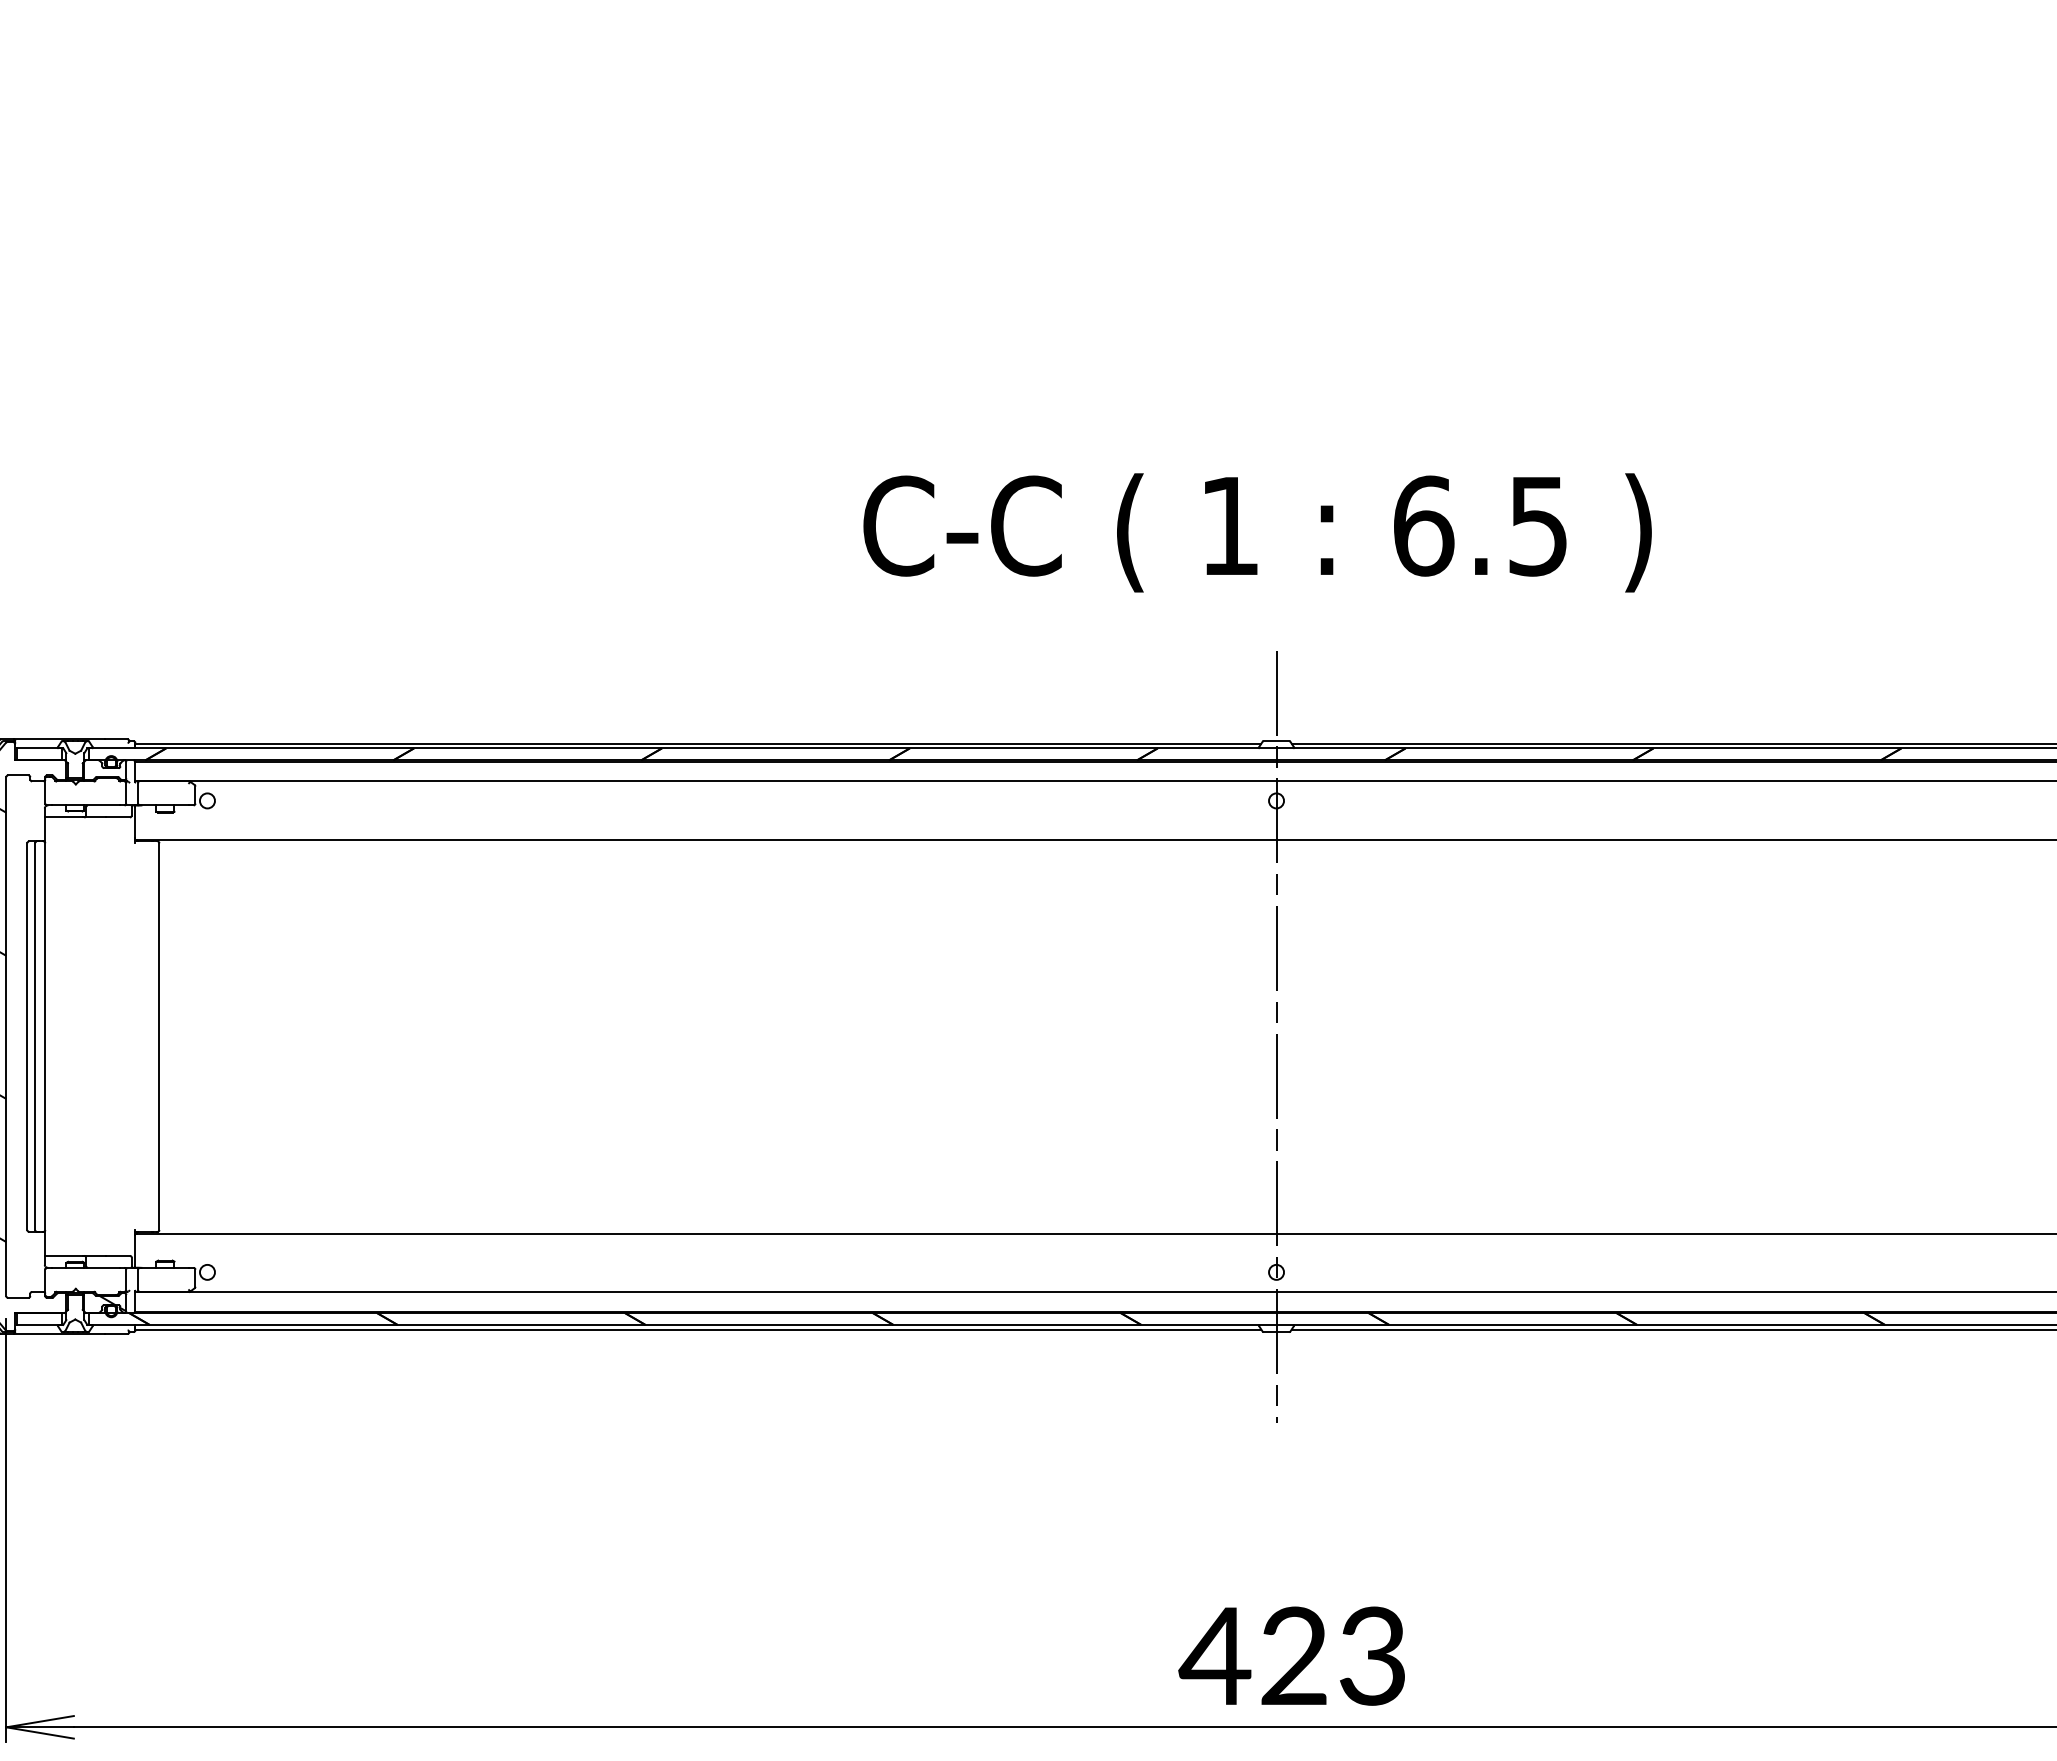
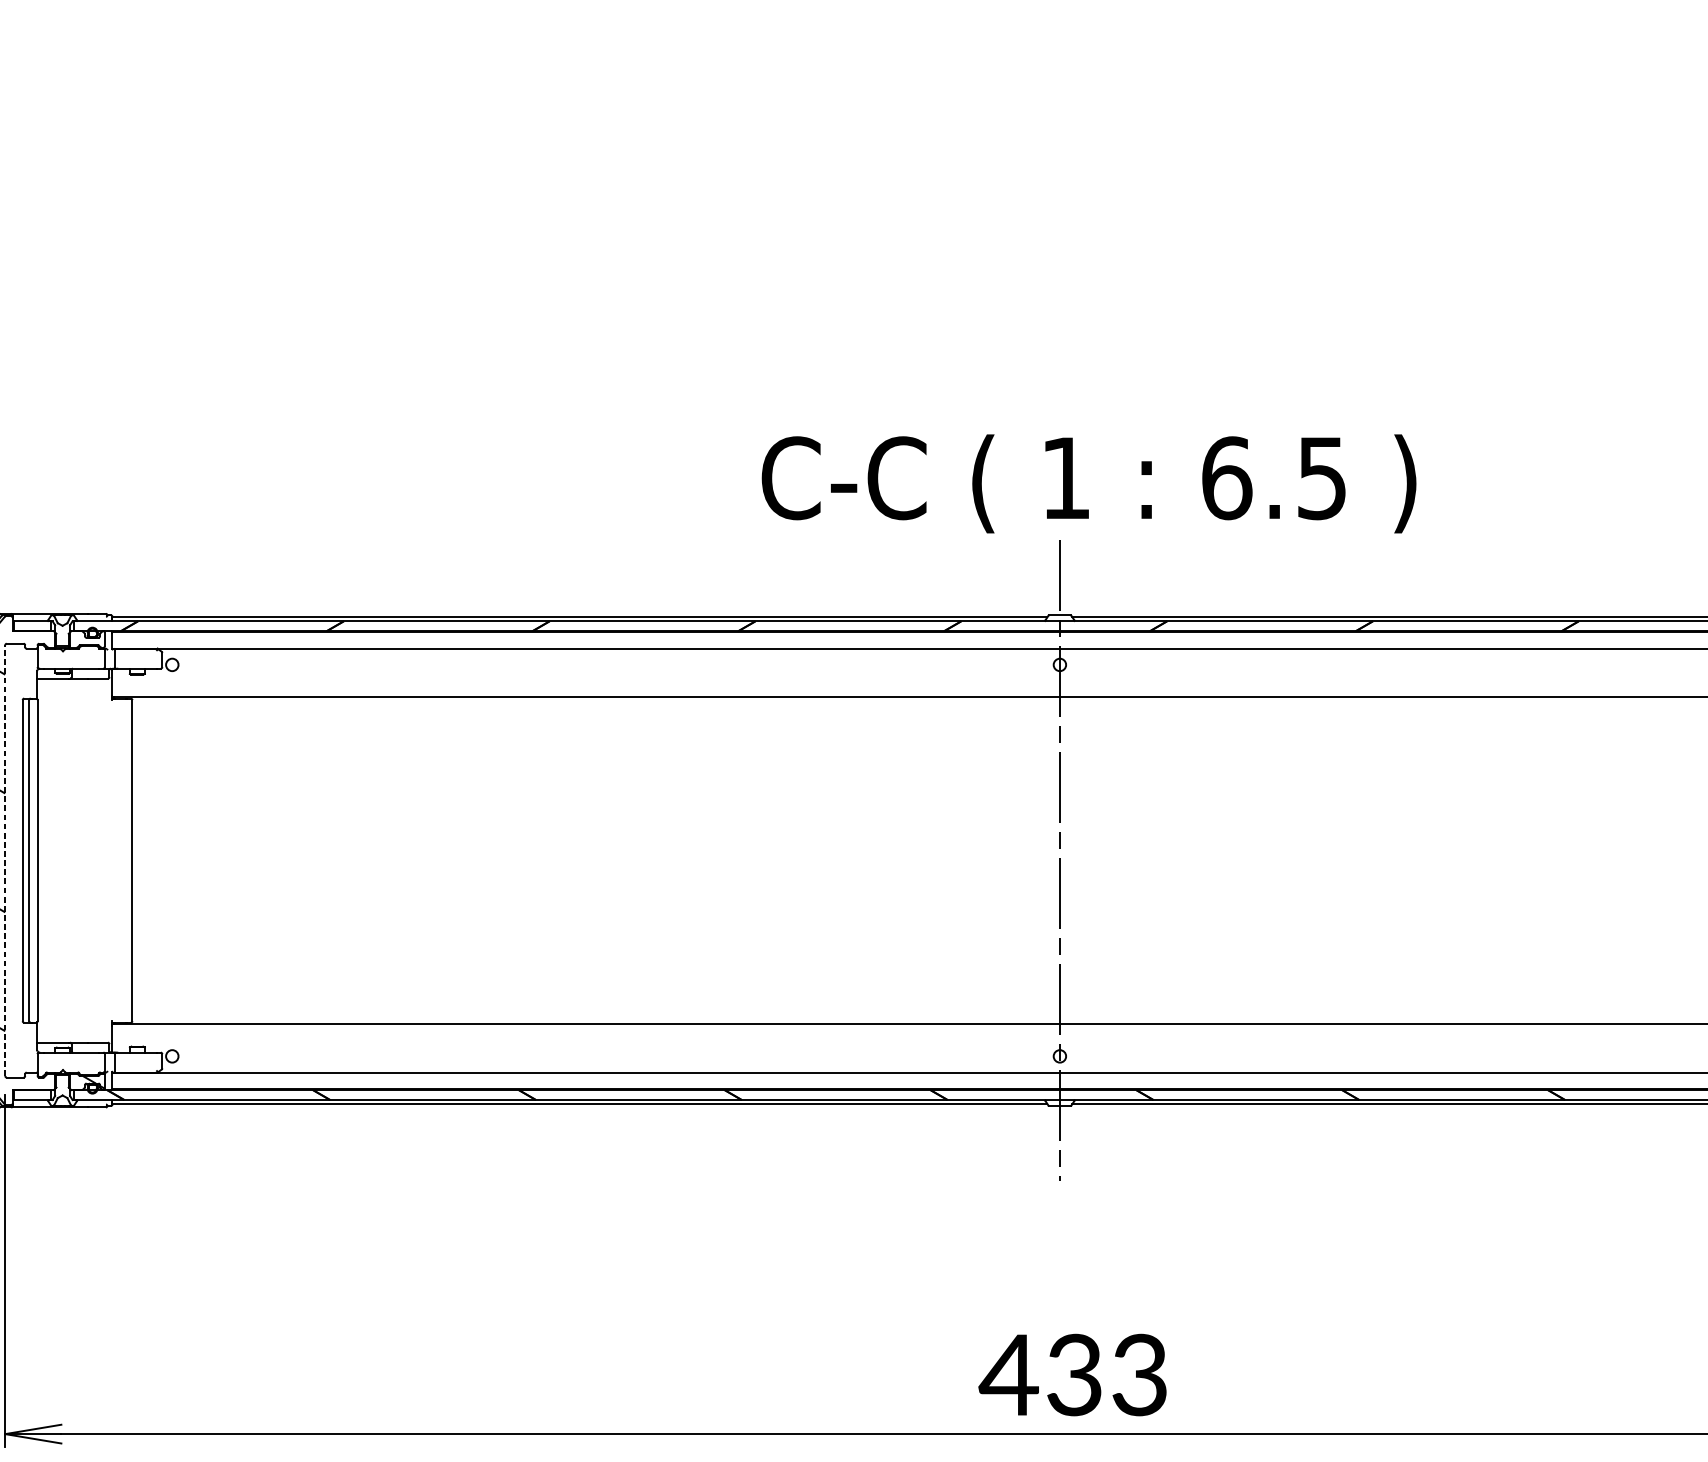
text: (1257, 532) -> (1088, 483), moved
line: (6, 1036) -> (5, 860), solid -> dashed
text: (1293, 1656) -> (1074, 1375), 423 -> 433

